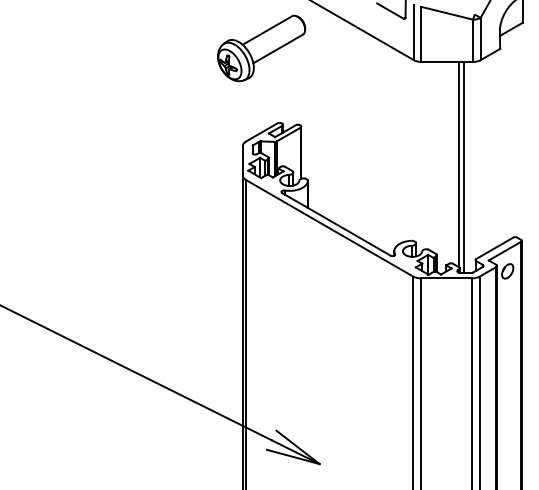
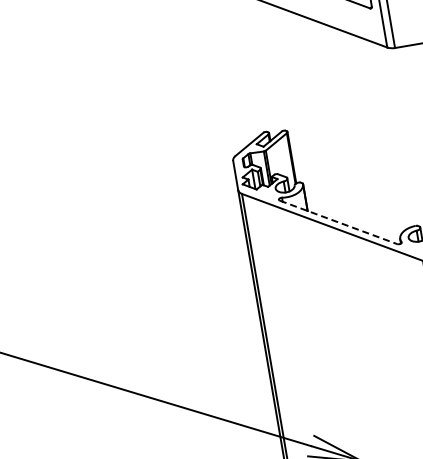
part: (261, 48) -> (235, 61), removed
line: (336, 224) -> (338, 222), solid -> dashed

